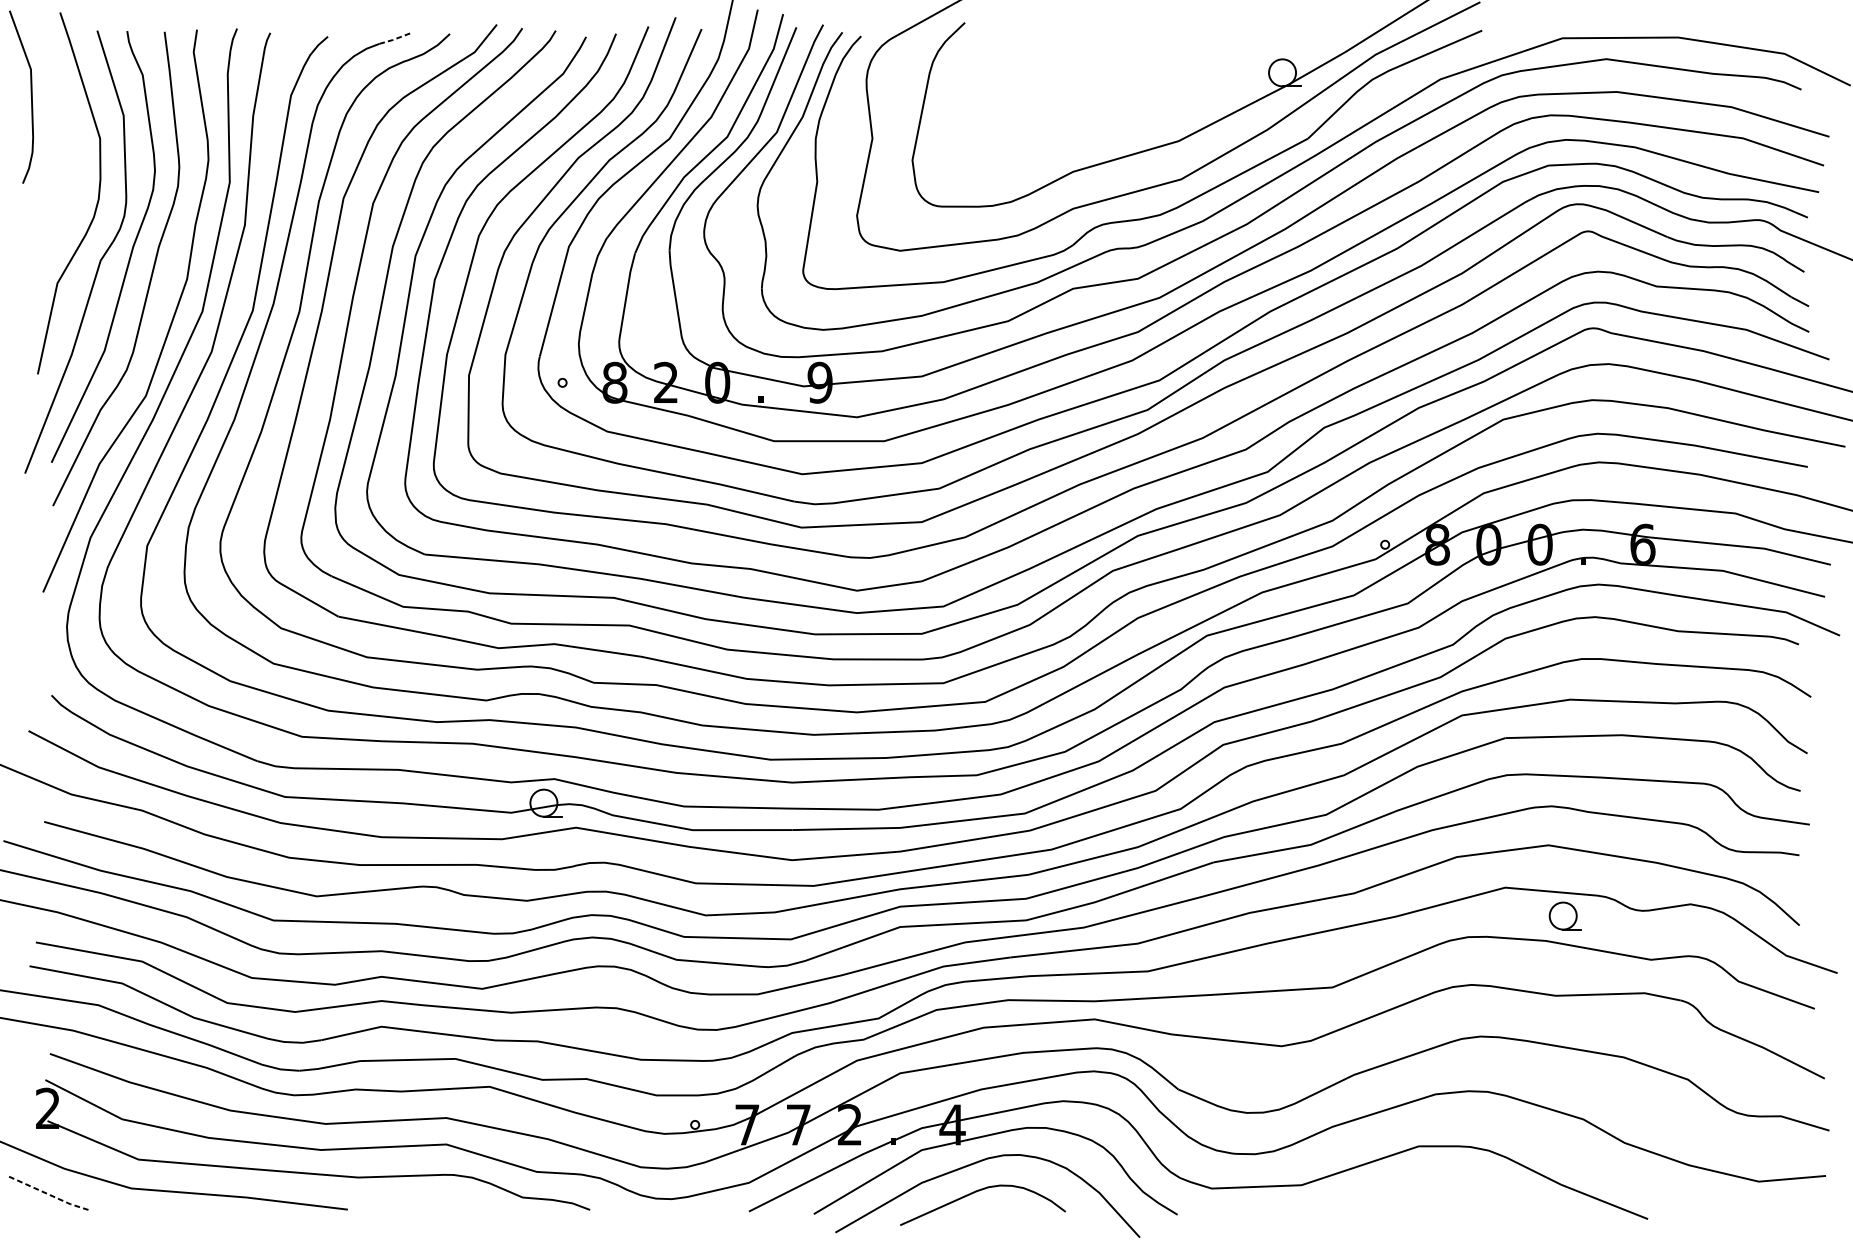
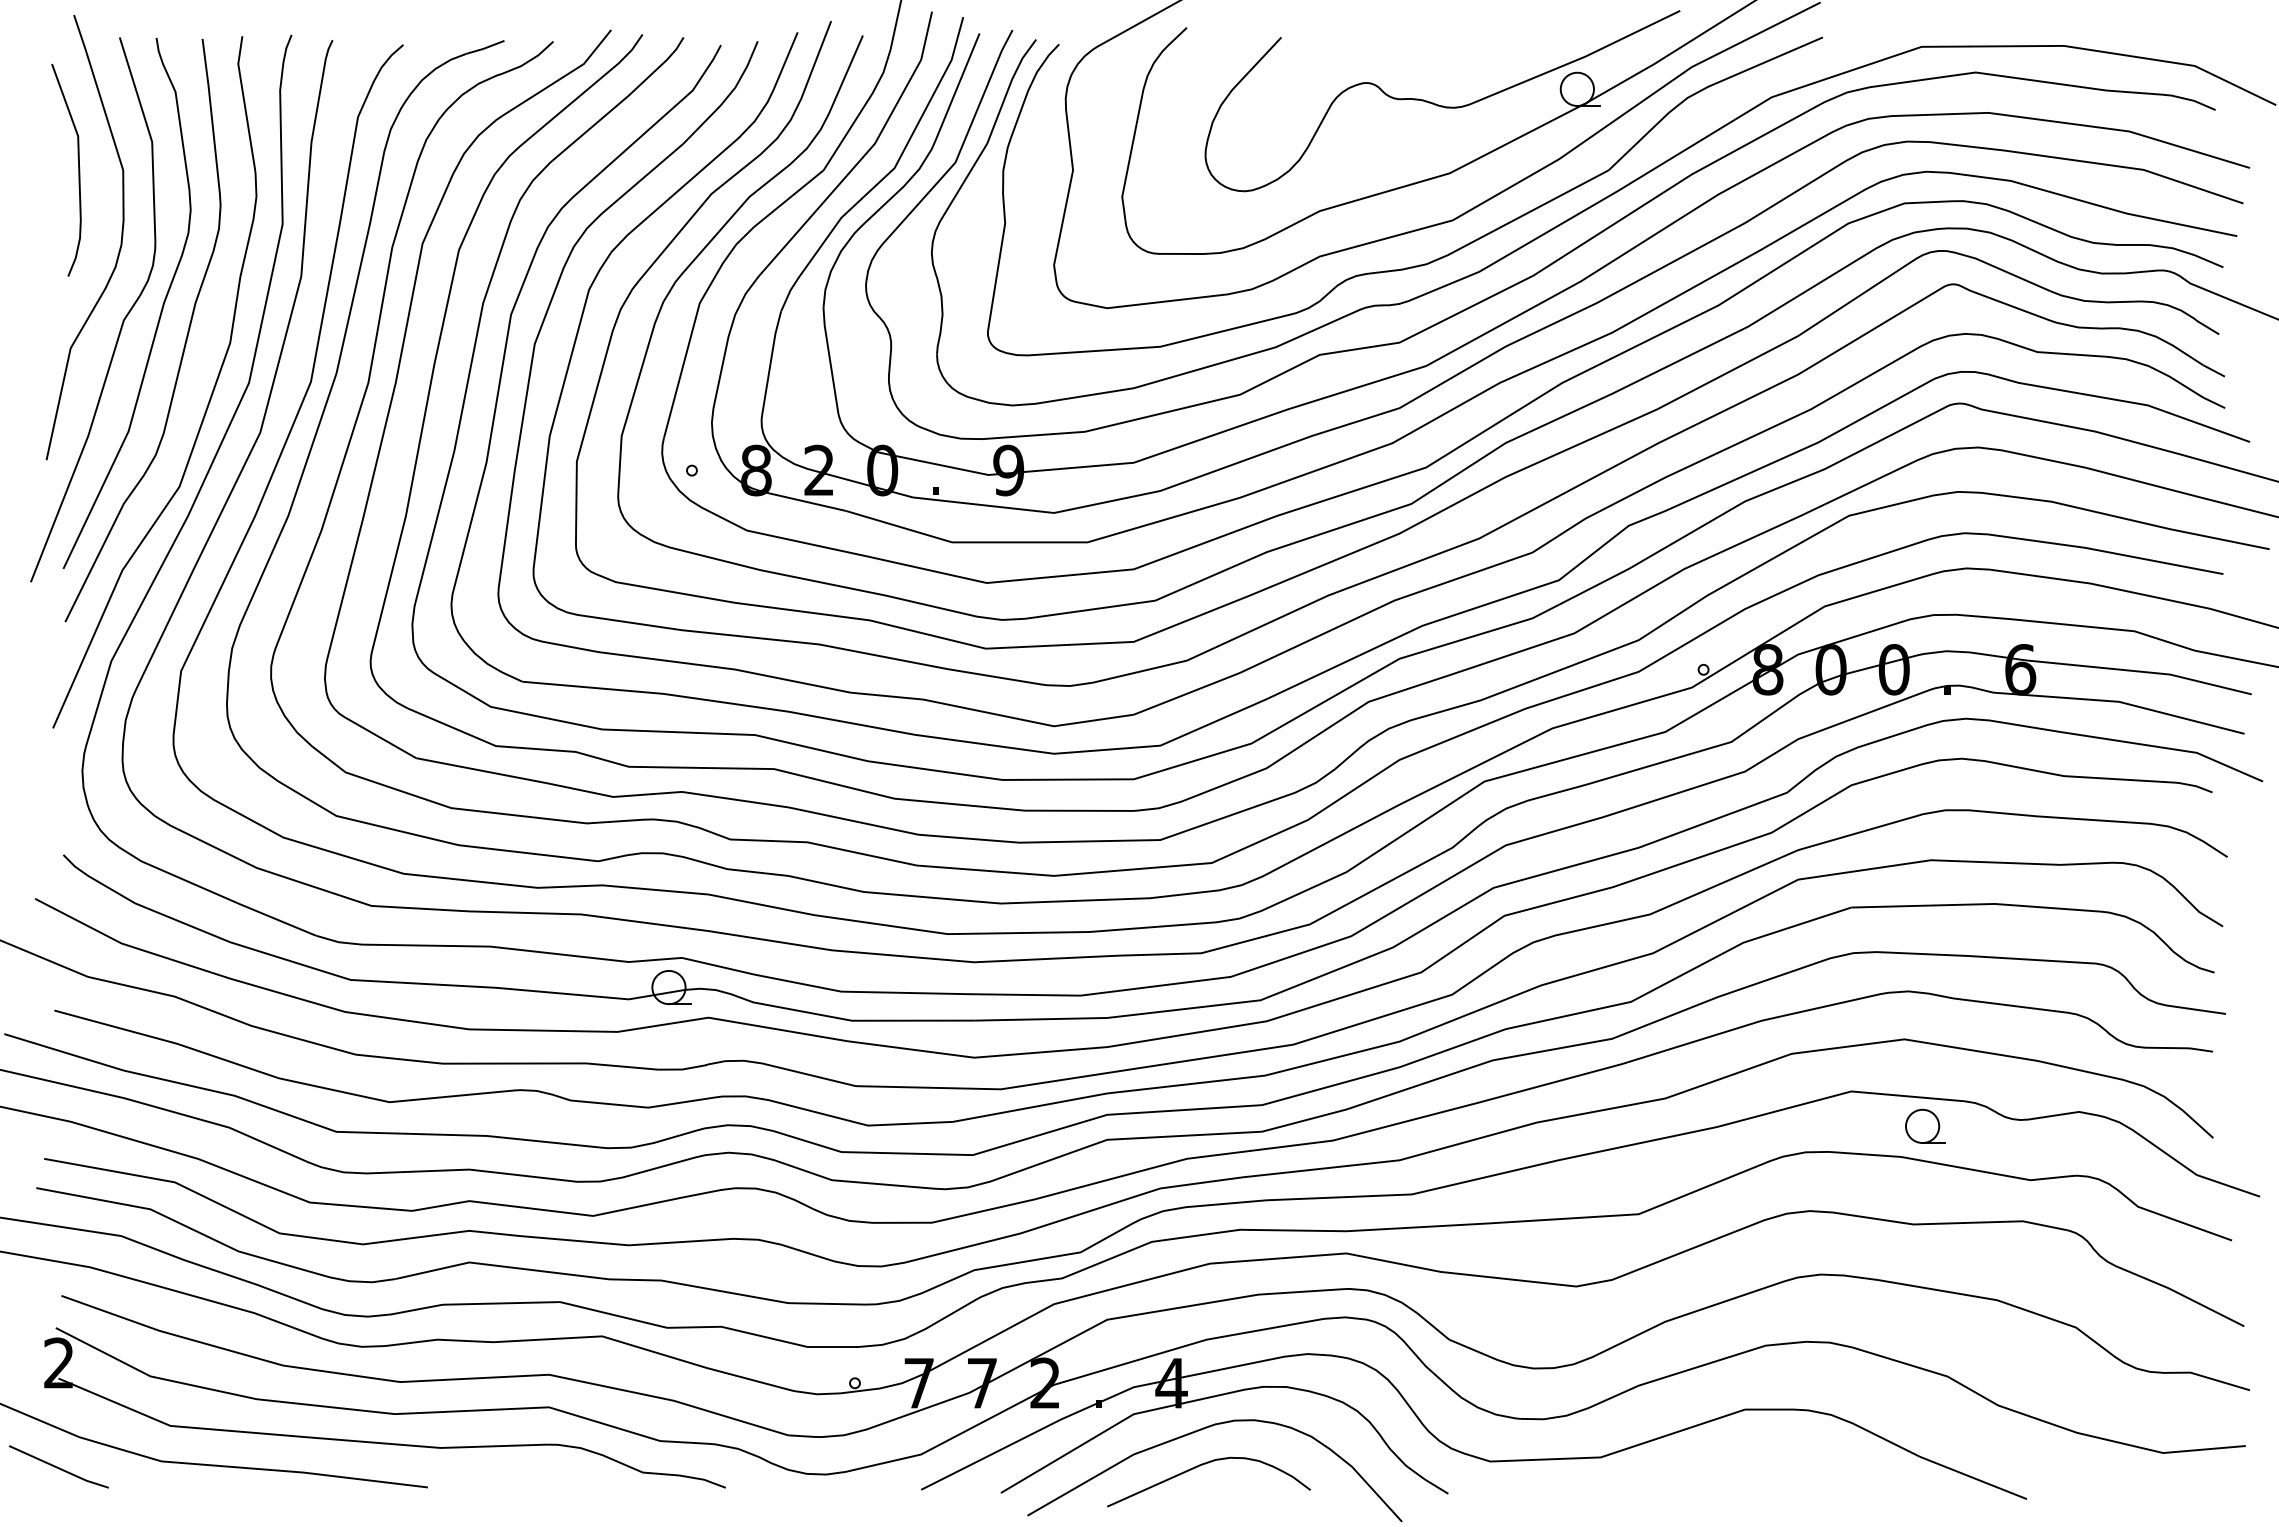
line: (394, 39) -> (485, 48), dashed -> solid
part: (1172, 82) -> (1442, 101), added
curve: (31, 96) -> (78, 169), moved
line: (49, 1194) -> (60, 1468), dashed -> solid

